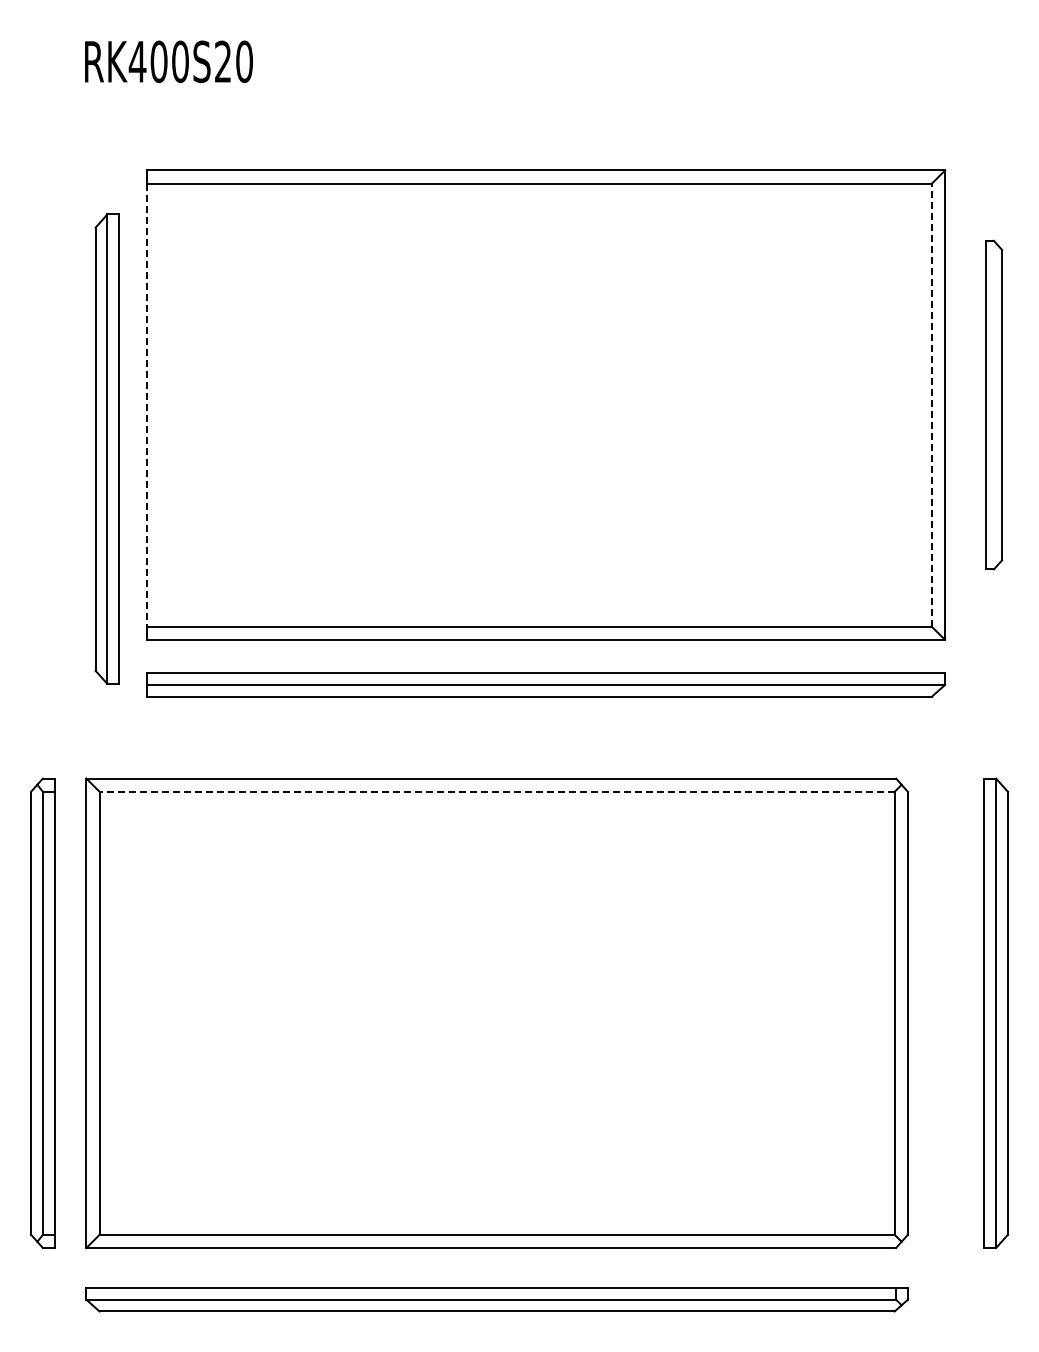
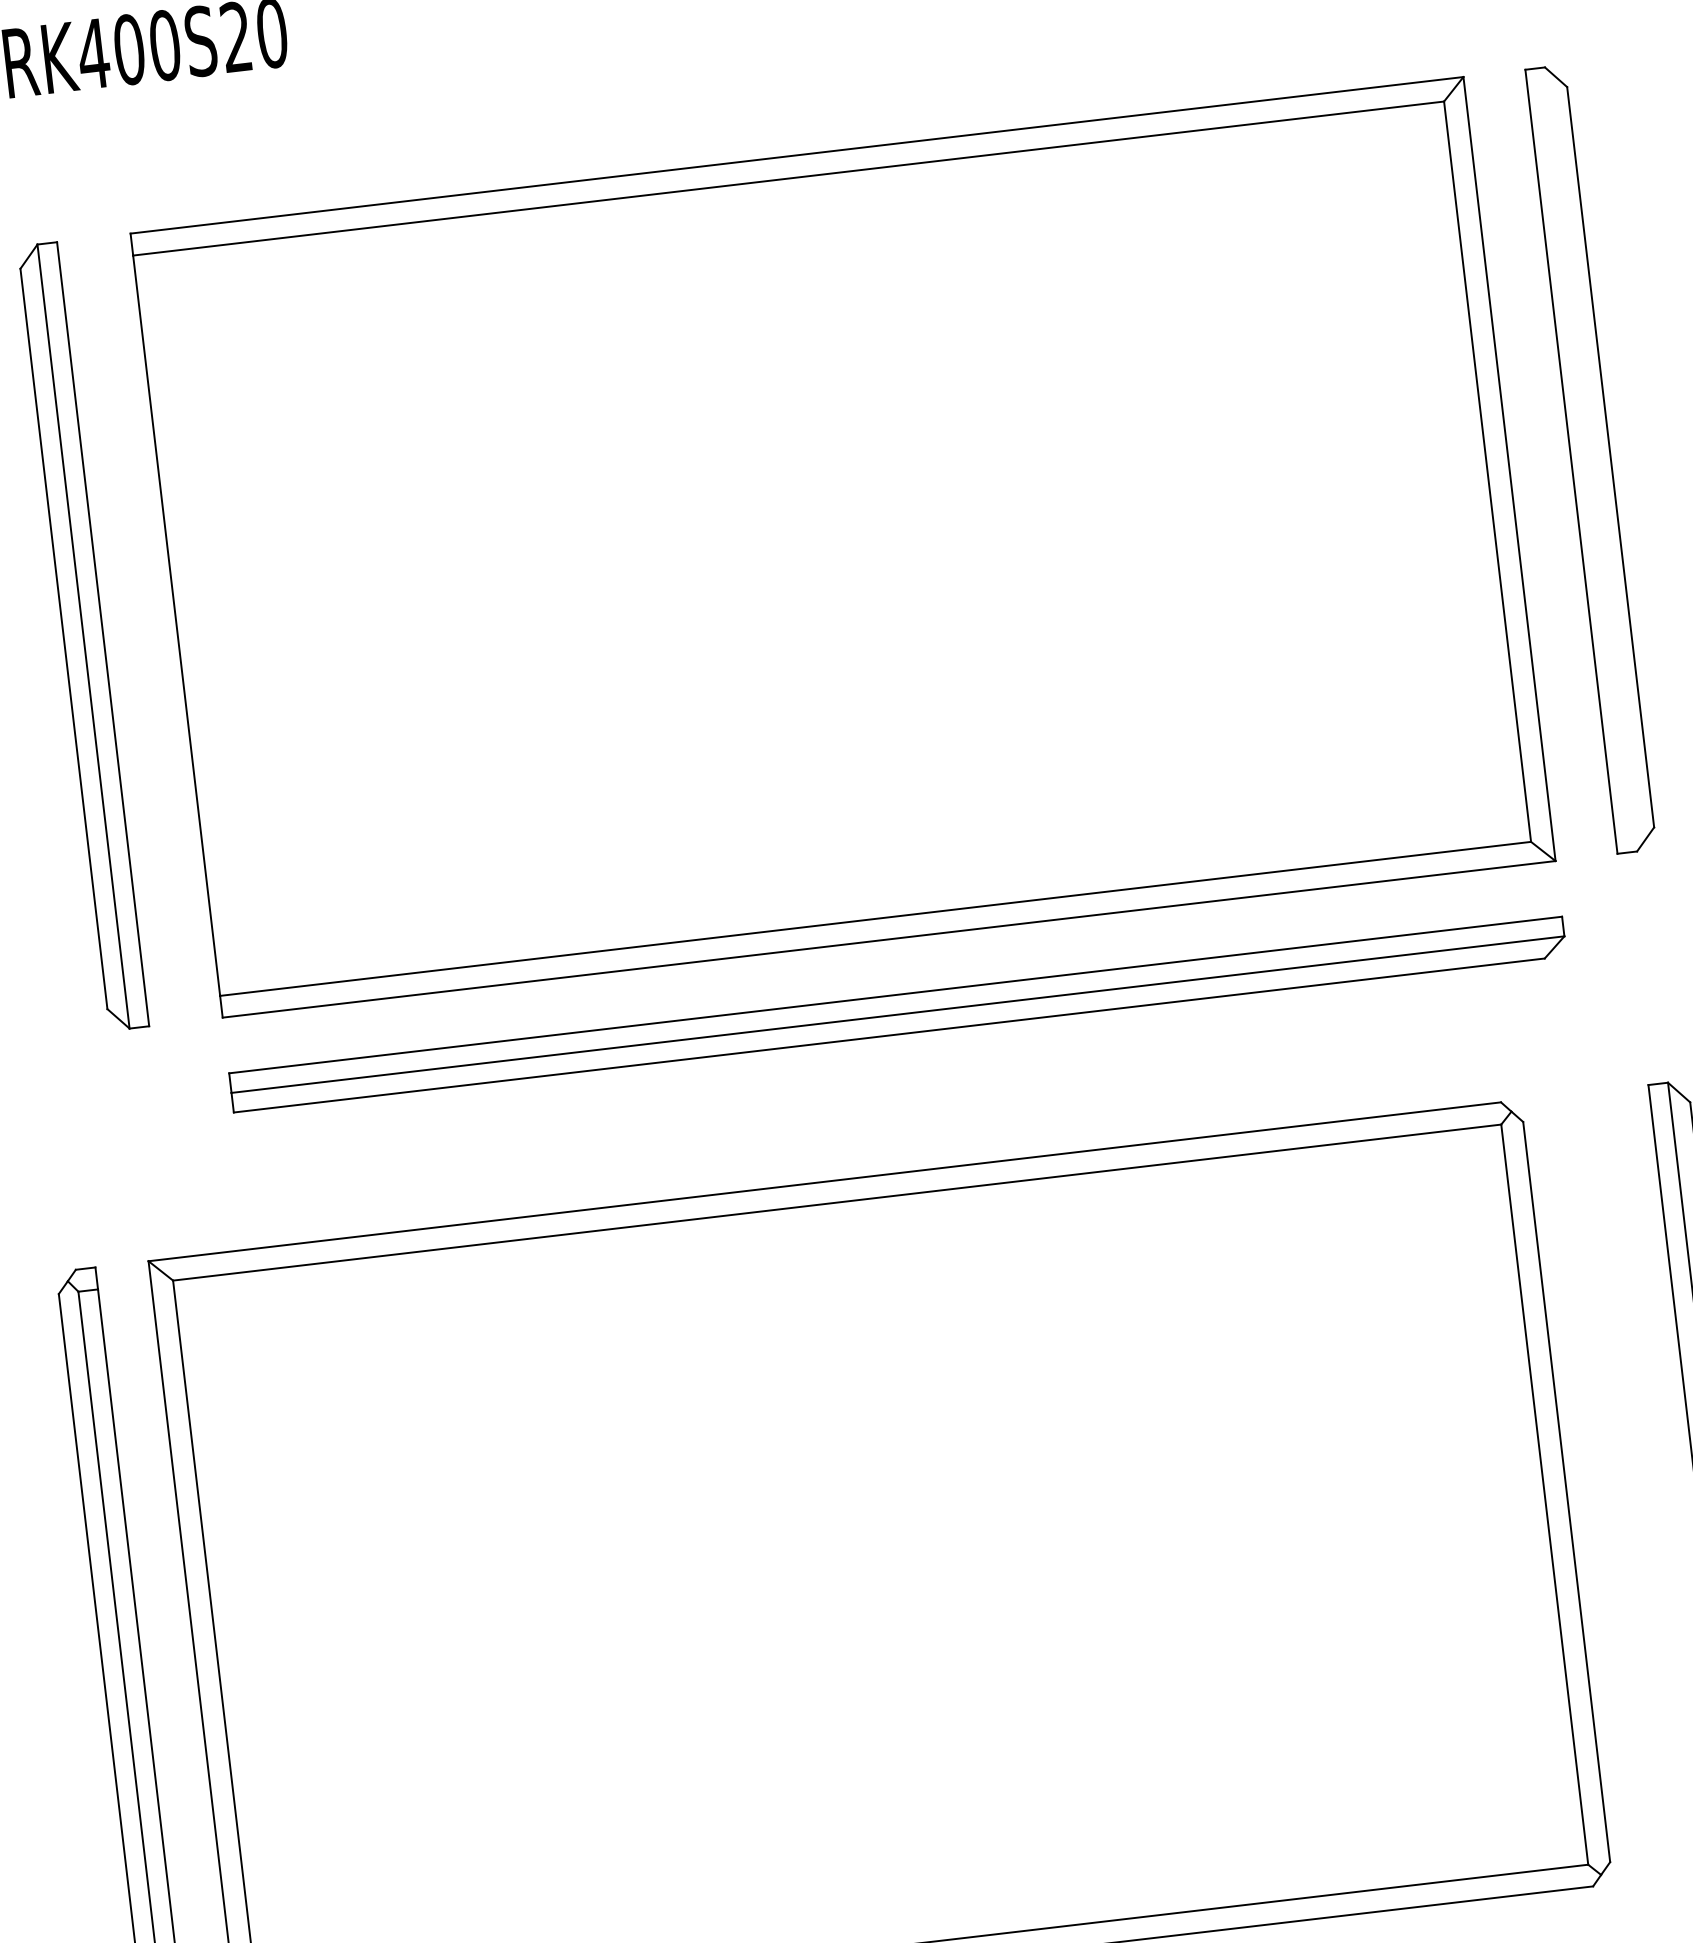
part: (993, 404) -> (1590, 458), size x1.43
line: (147, 405) -> (177, 626), dashed -> solid
line: (931, 405) -> (1486, 472), dashed -> solid
part: (106, 448) -> (81, 635), moved
line: (497, 791) -> (837, 1202), dashed -> solid

